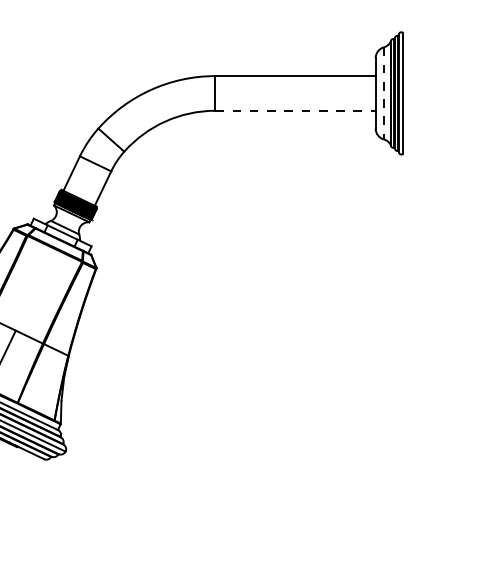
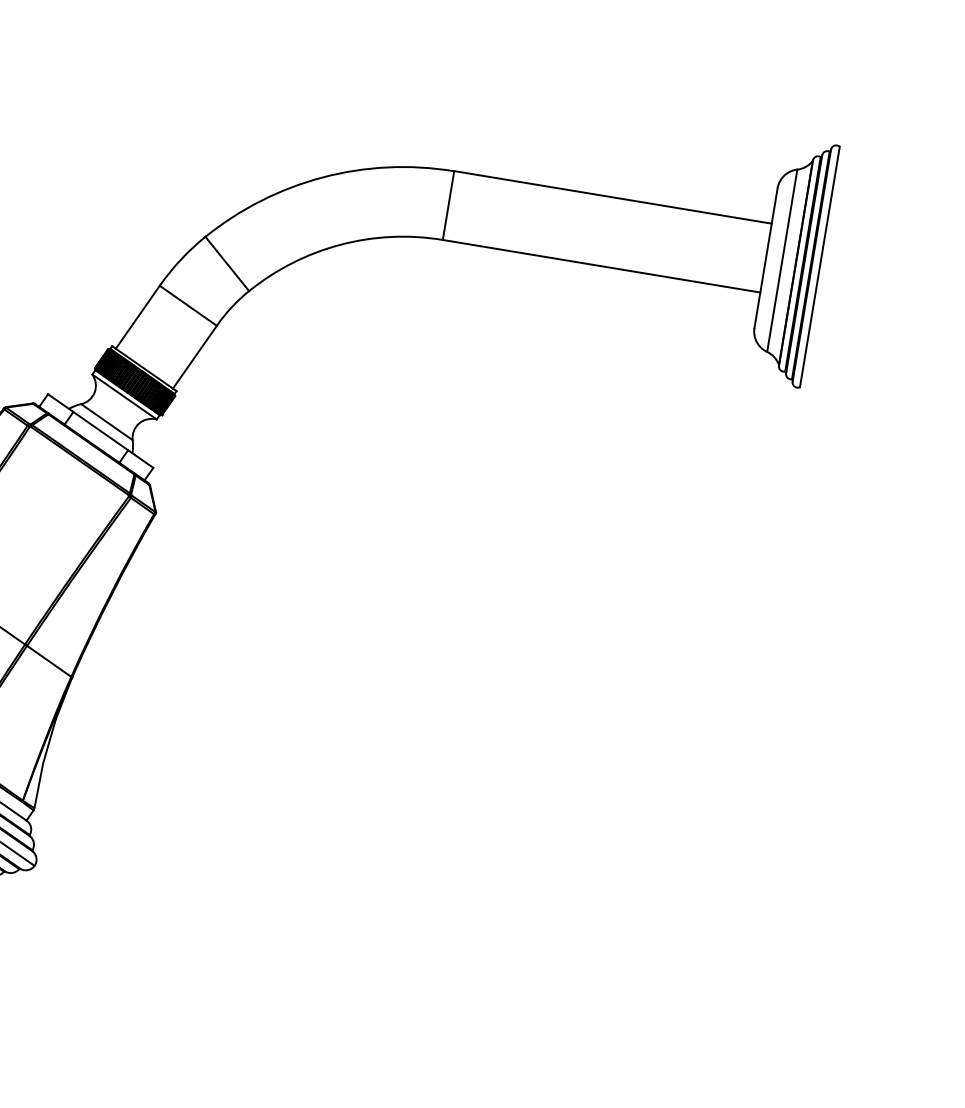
line: (383, 93) -> (781, 260), dashed -> solid
line: (296, 110) -> (603, 265), dashed -> solid

